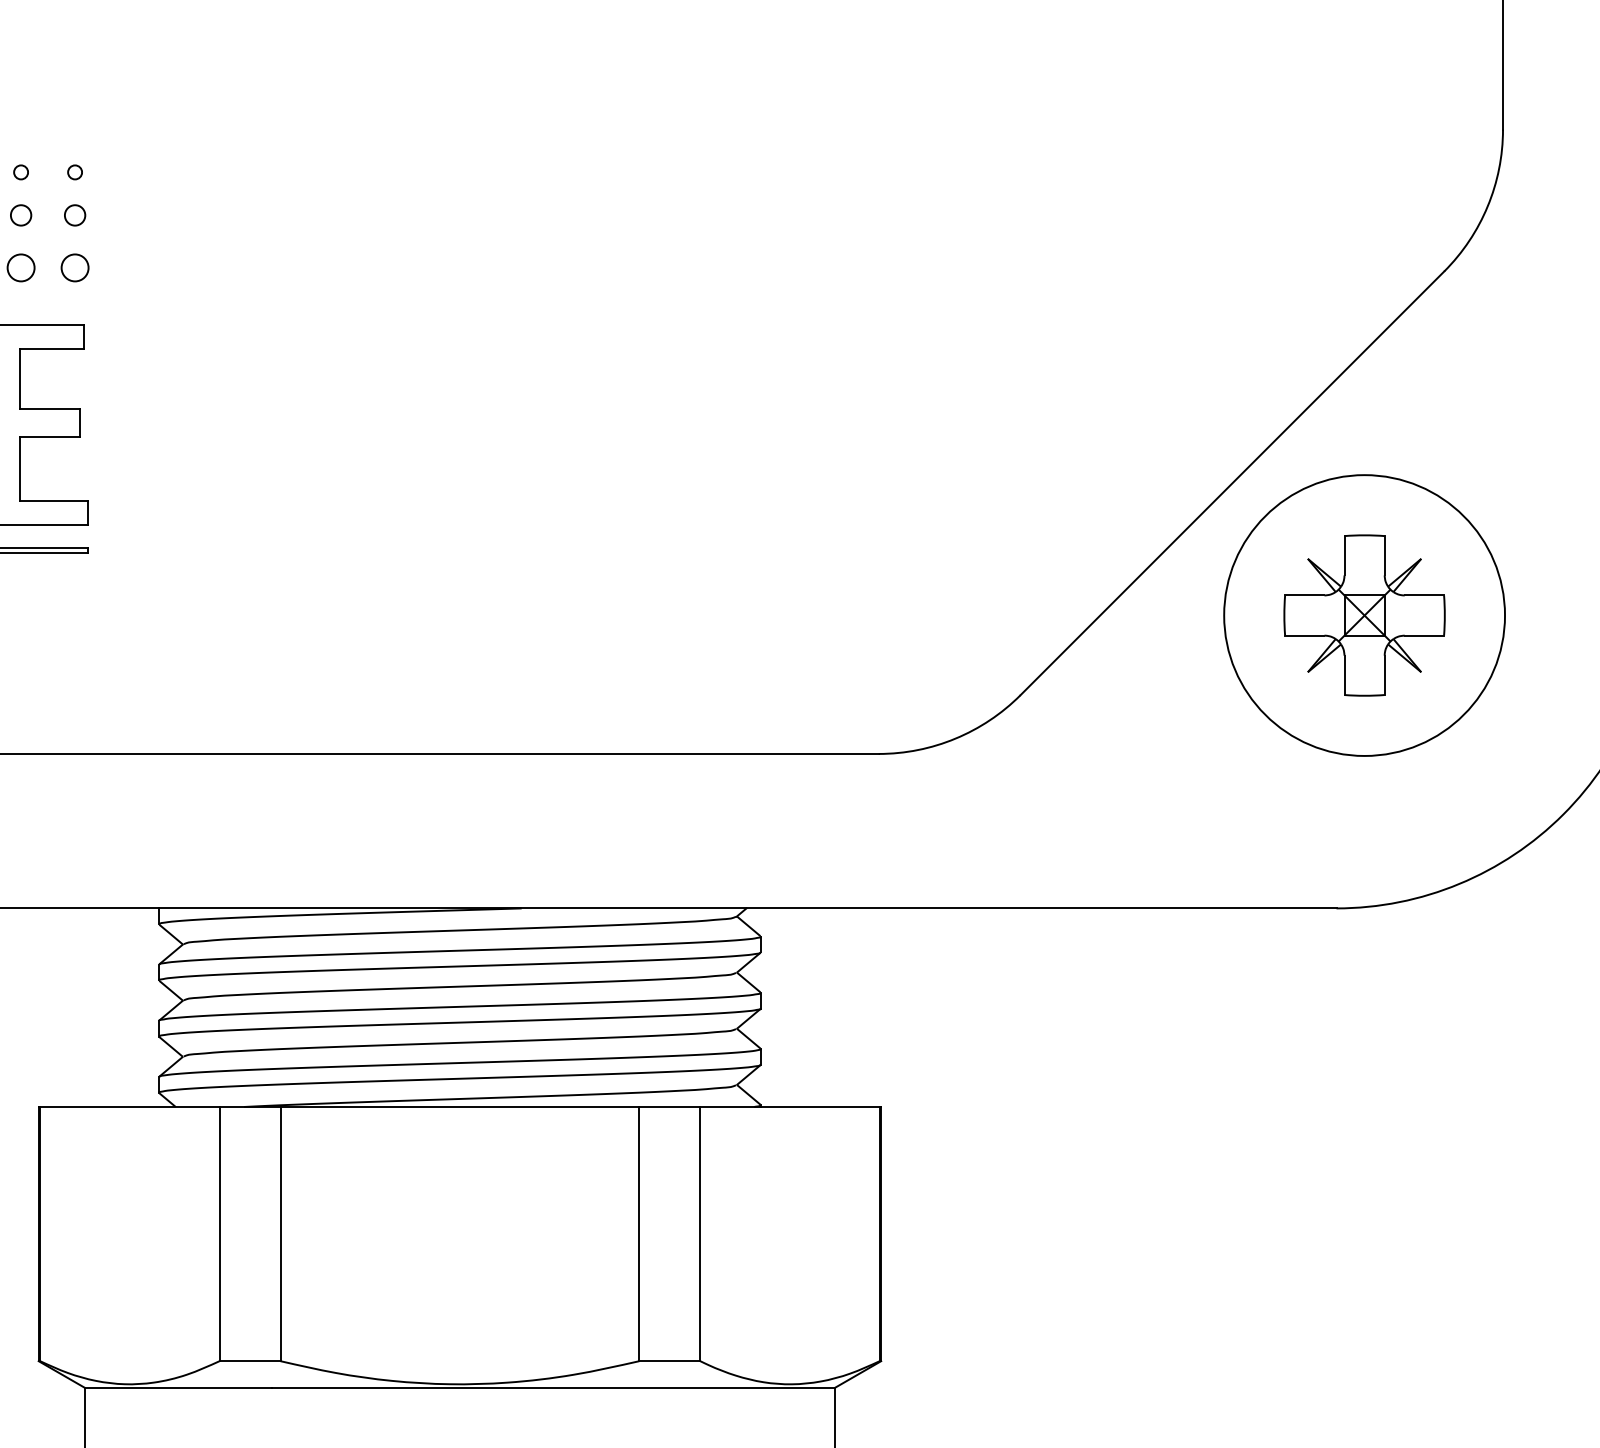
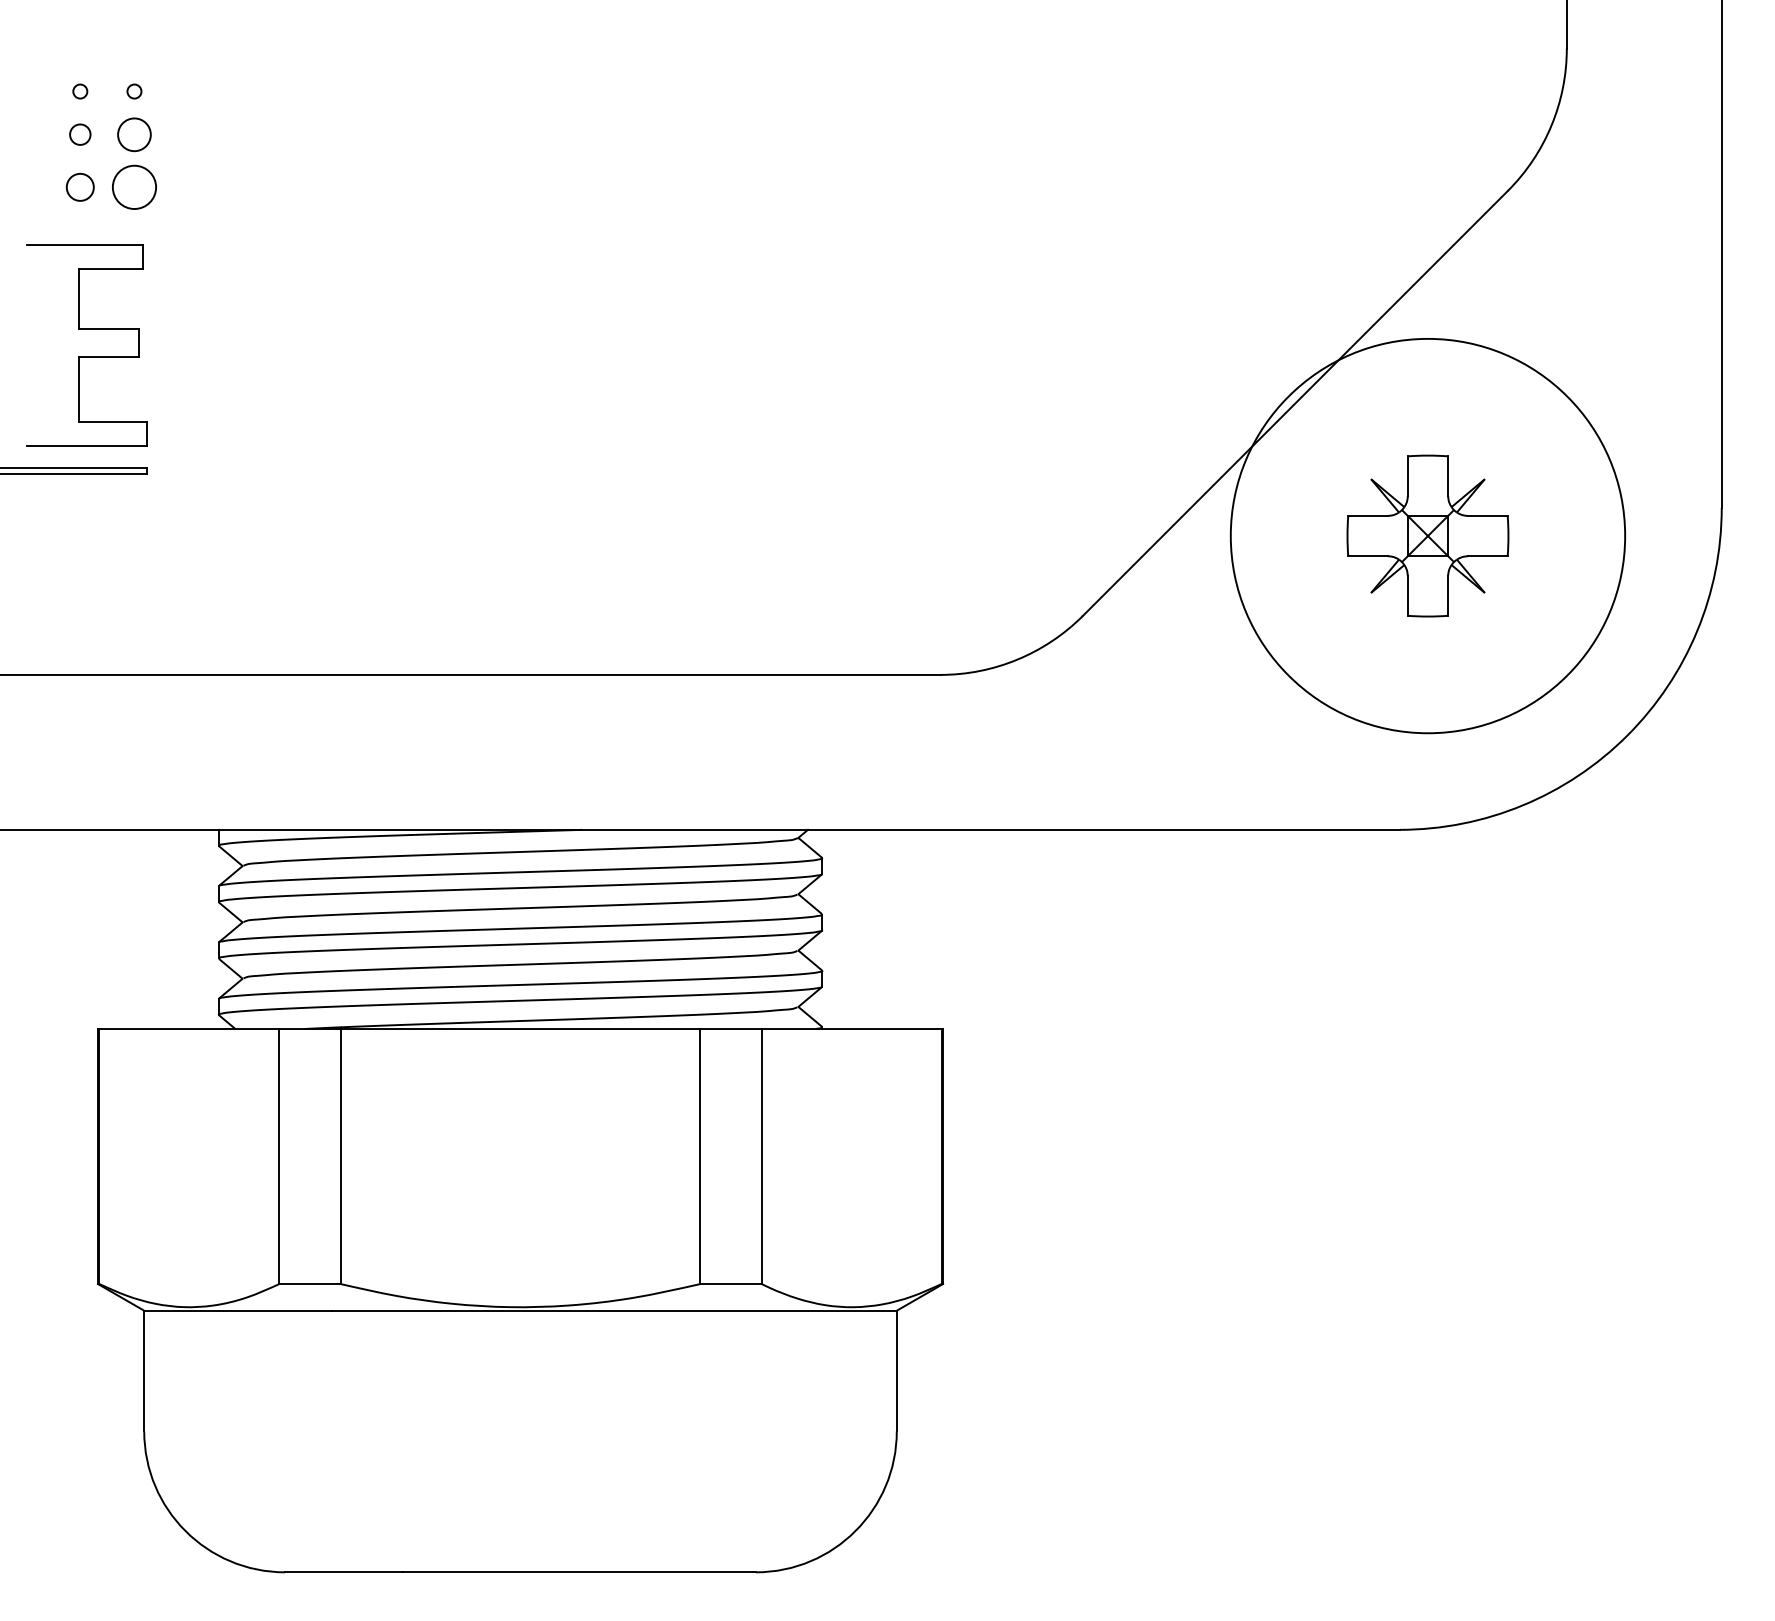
circle: (75, 215) -> (134, 134), size x1.6
circle: (75, 267) -> (134, 186), size x1.6
circle: (1364, 614) -> (1427, 535), size x1.4

